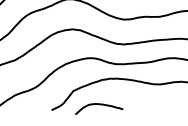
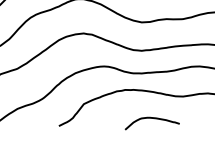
curve: (99, 105) -> (152, 119), moved

